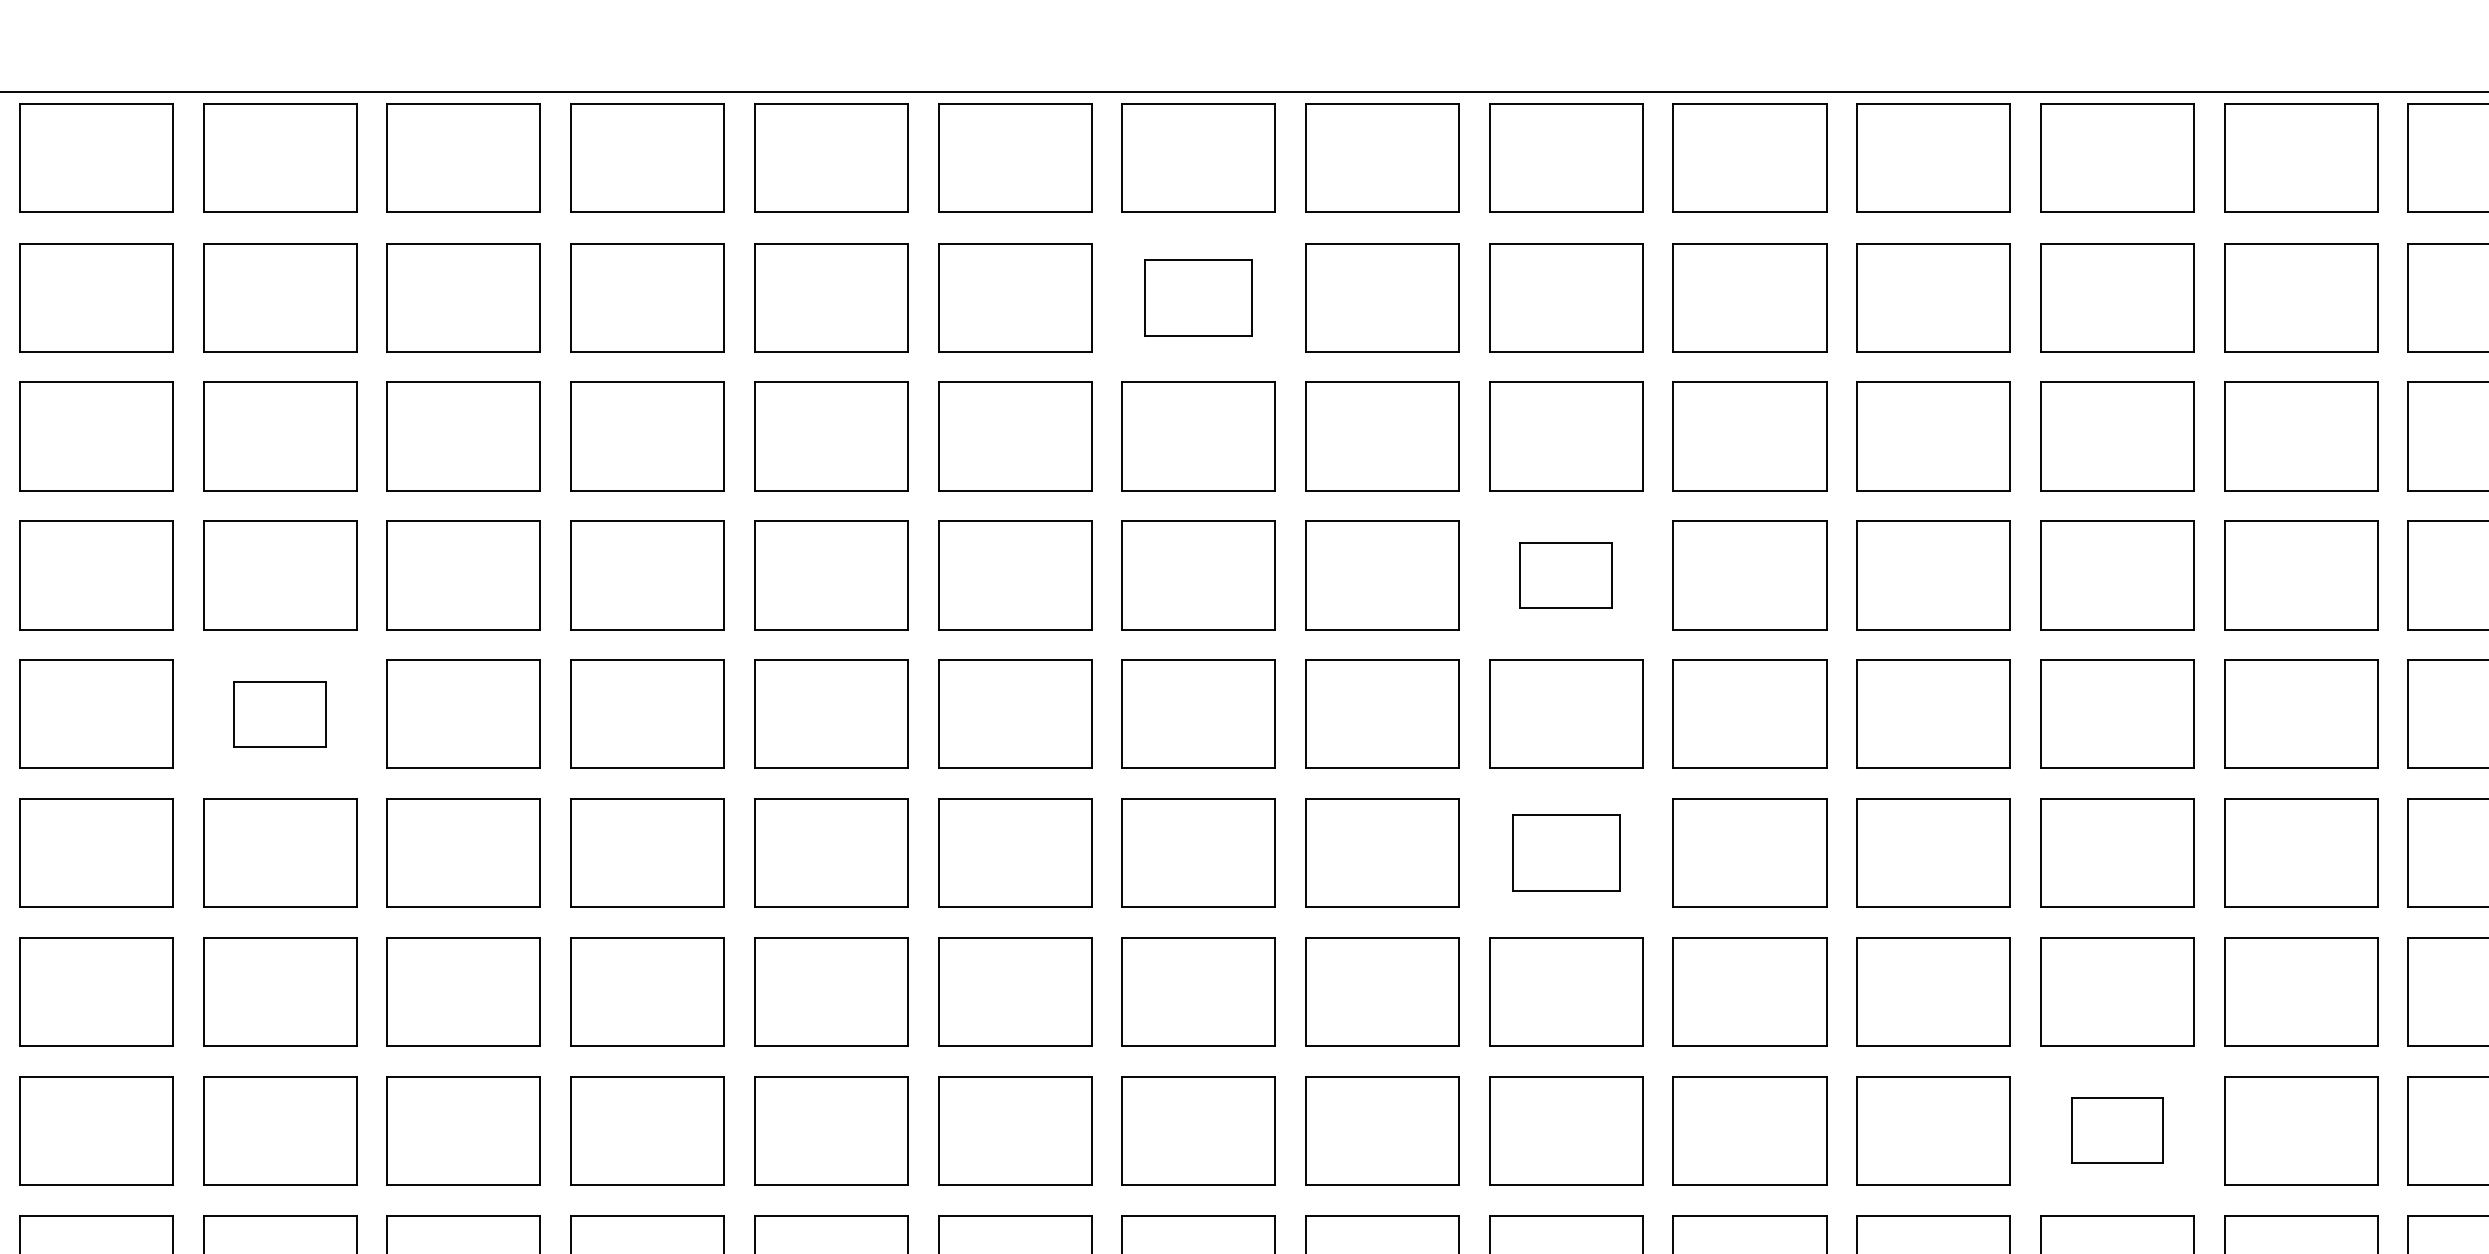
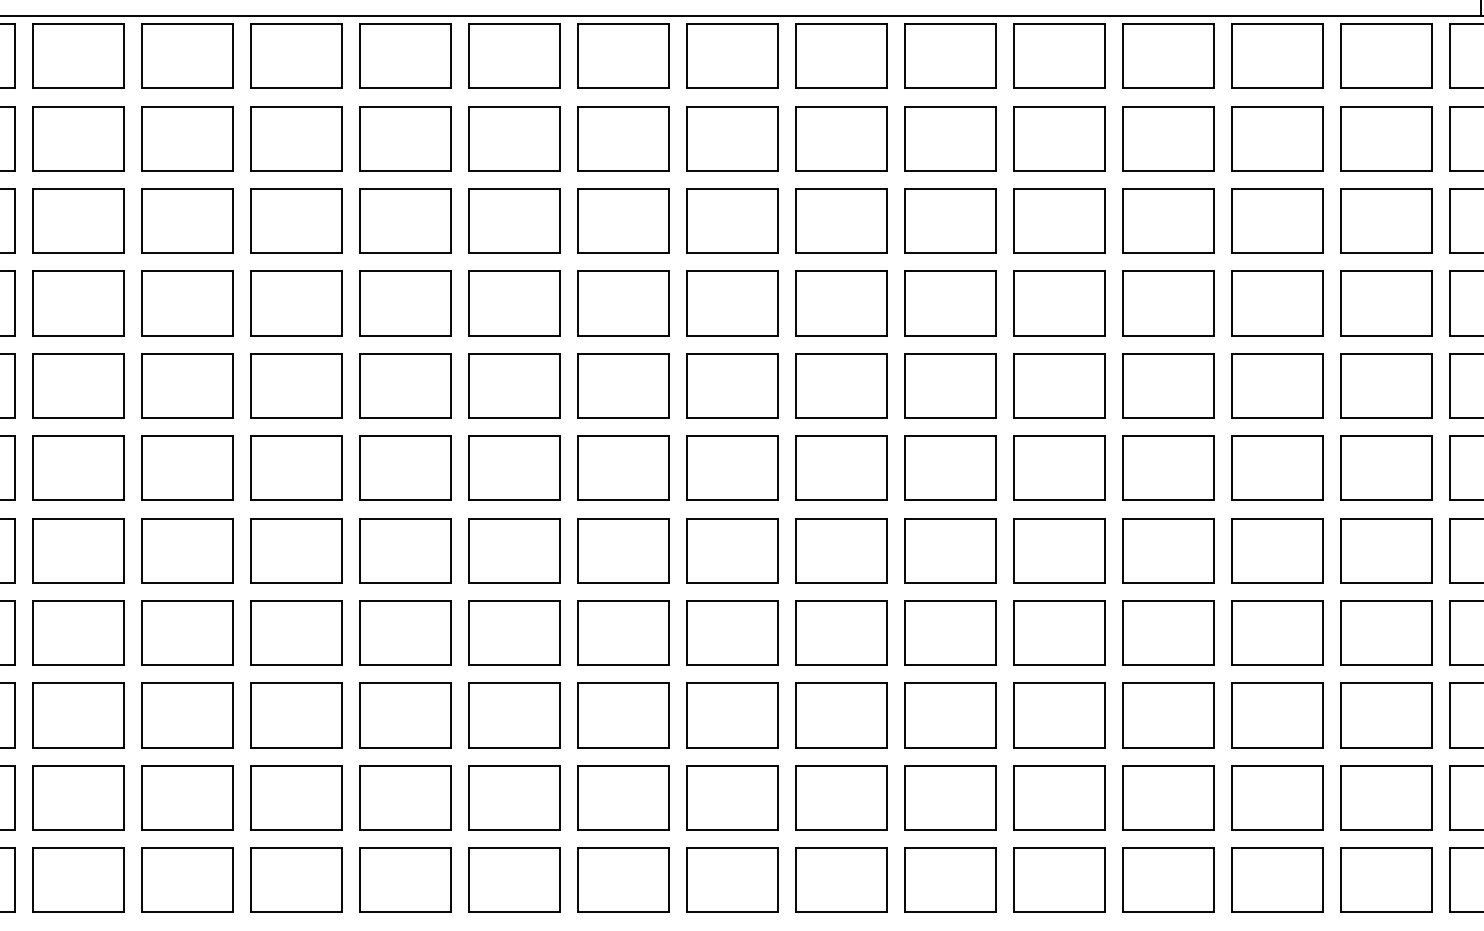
part: (1198, 297) -> (623, 138), size x1.43
part: (1566, 575) -> (841, 303), size x1.67
part: (280, 713) -> (78, 385), size x1.67
part: (1566, 851) -> (841, 467), size x1.43
part: (2117, 1129) -> (1168, 632), size x1.67

